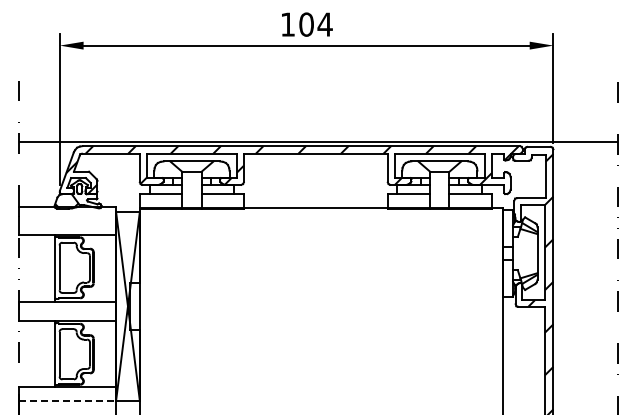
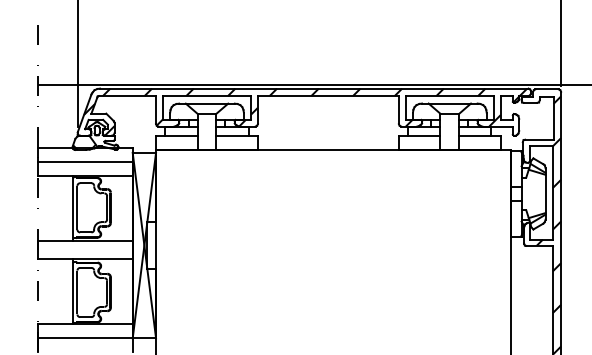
line: (67, 221) -> (85, 162), added
line: (68, 401) -> (86, 338), dashed -> solid

